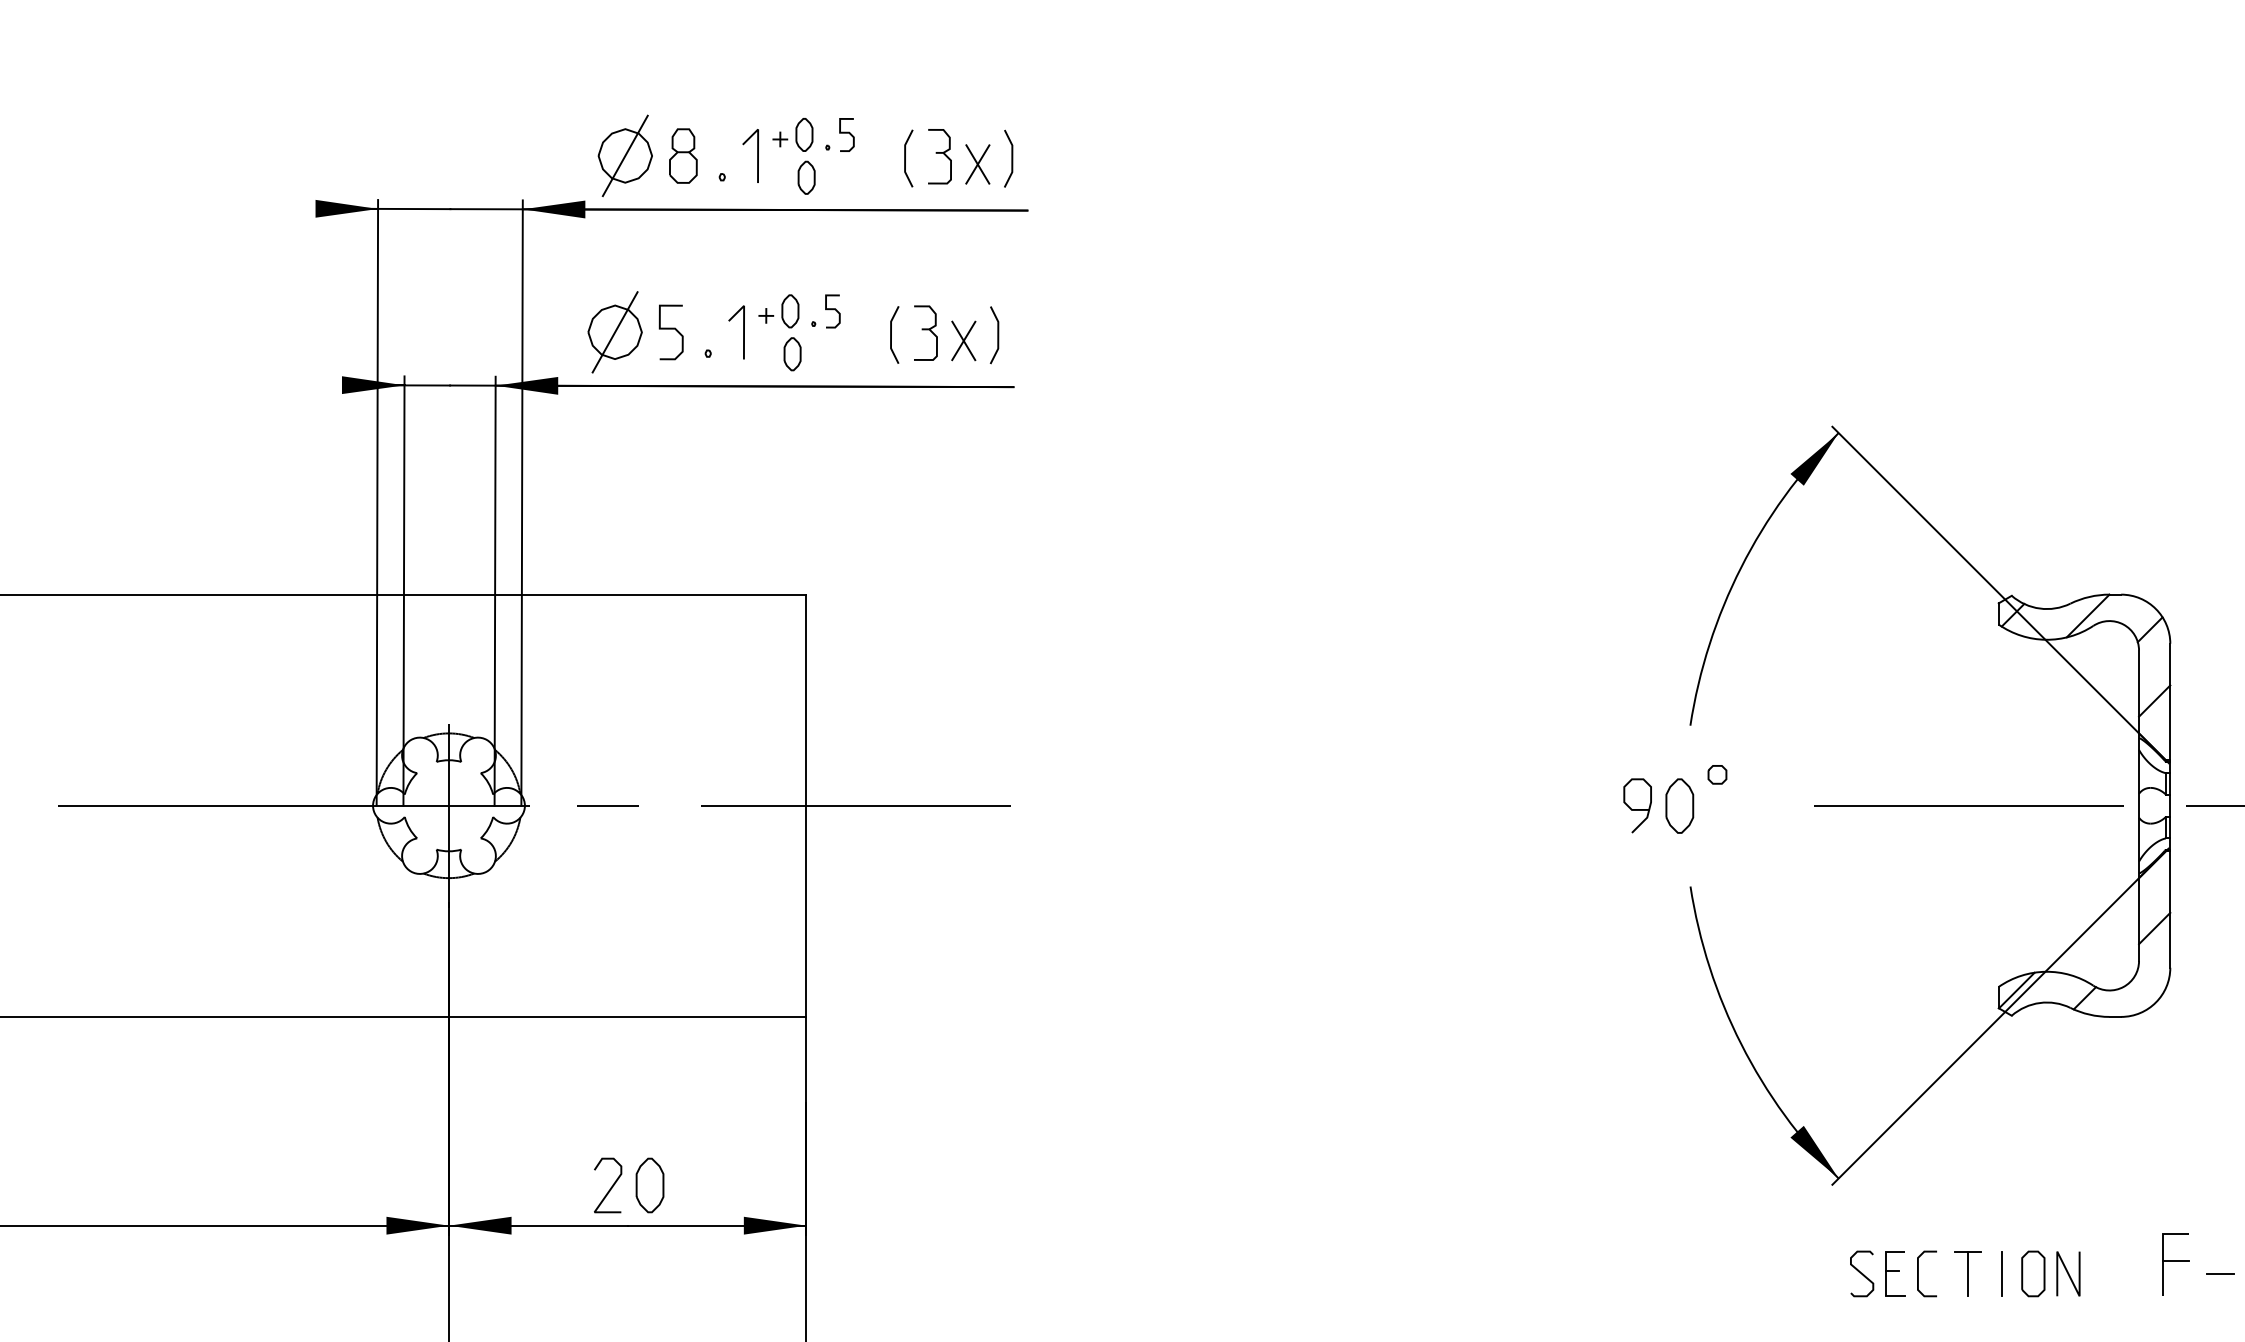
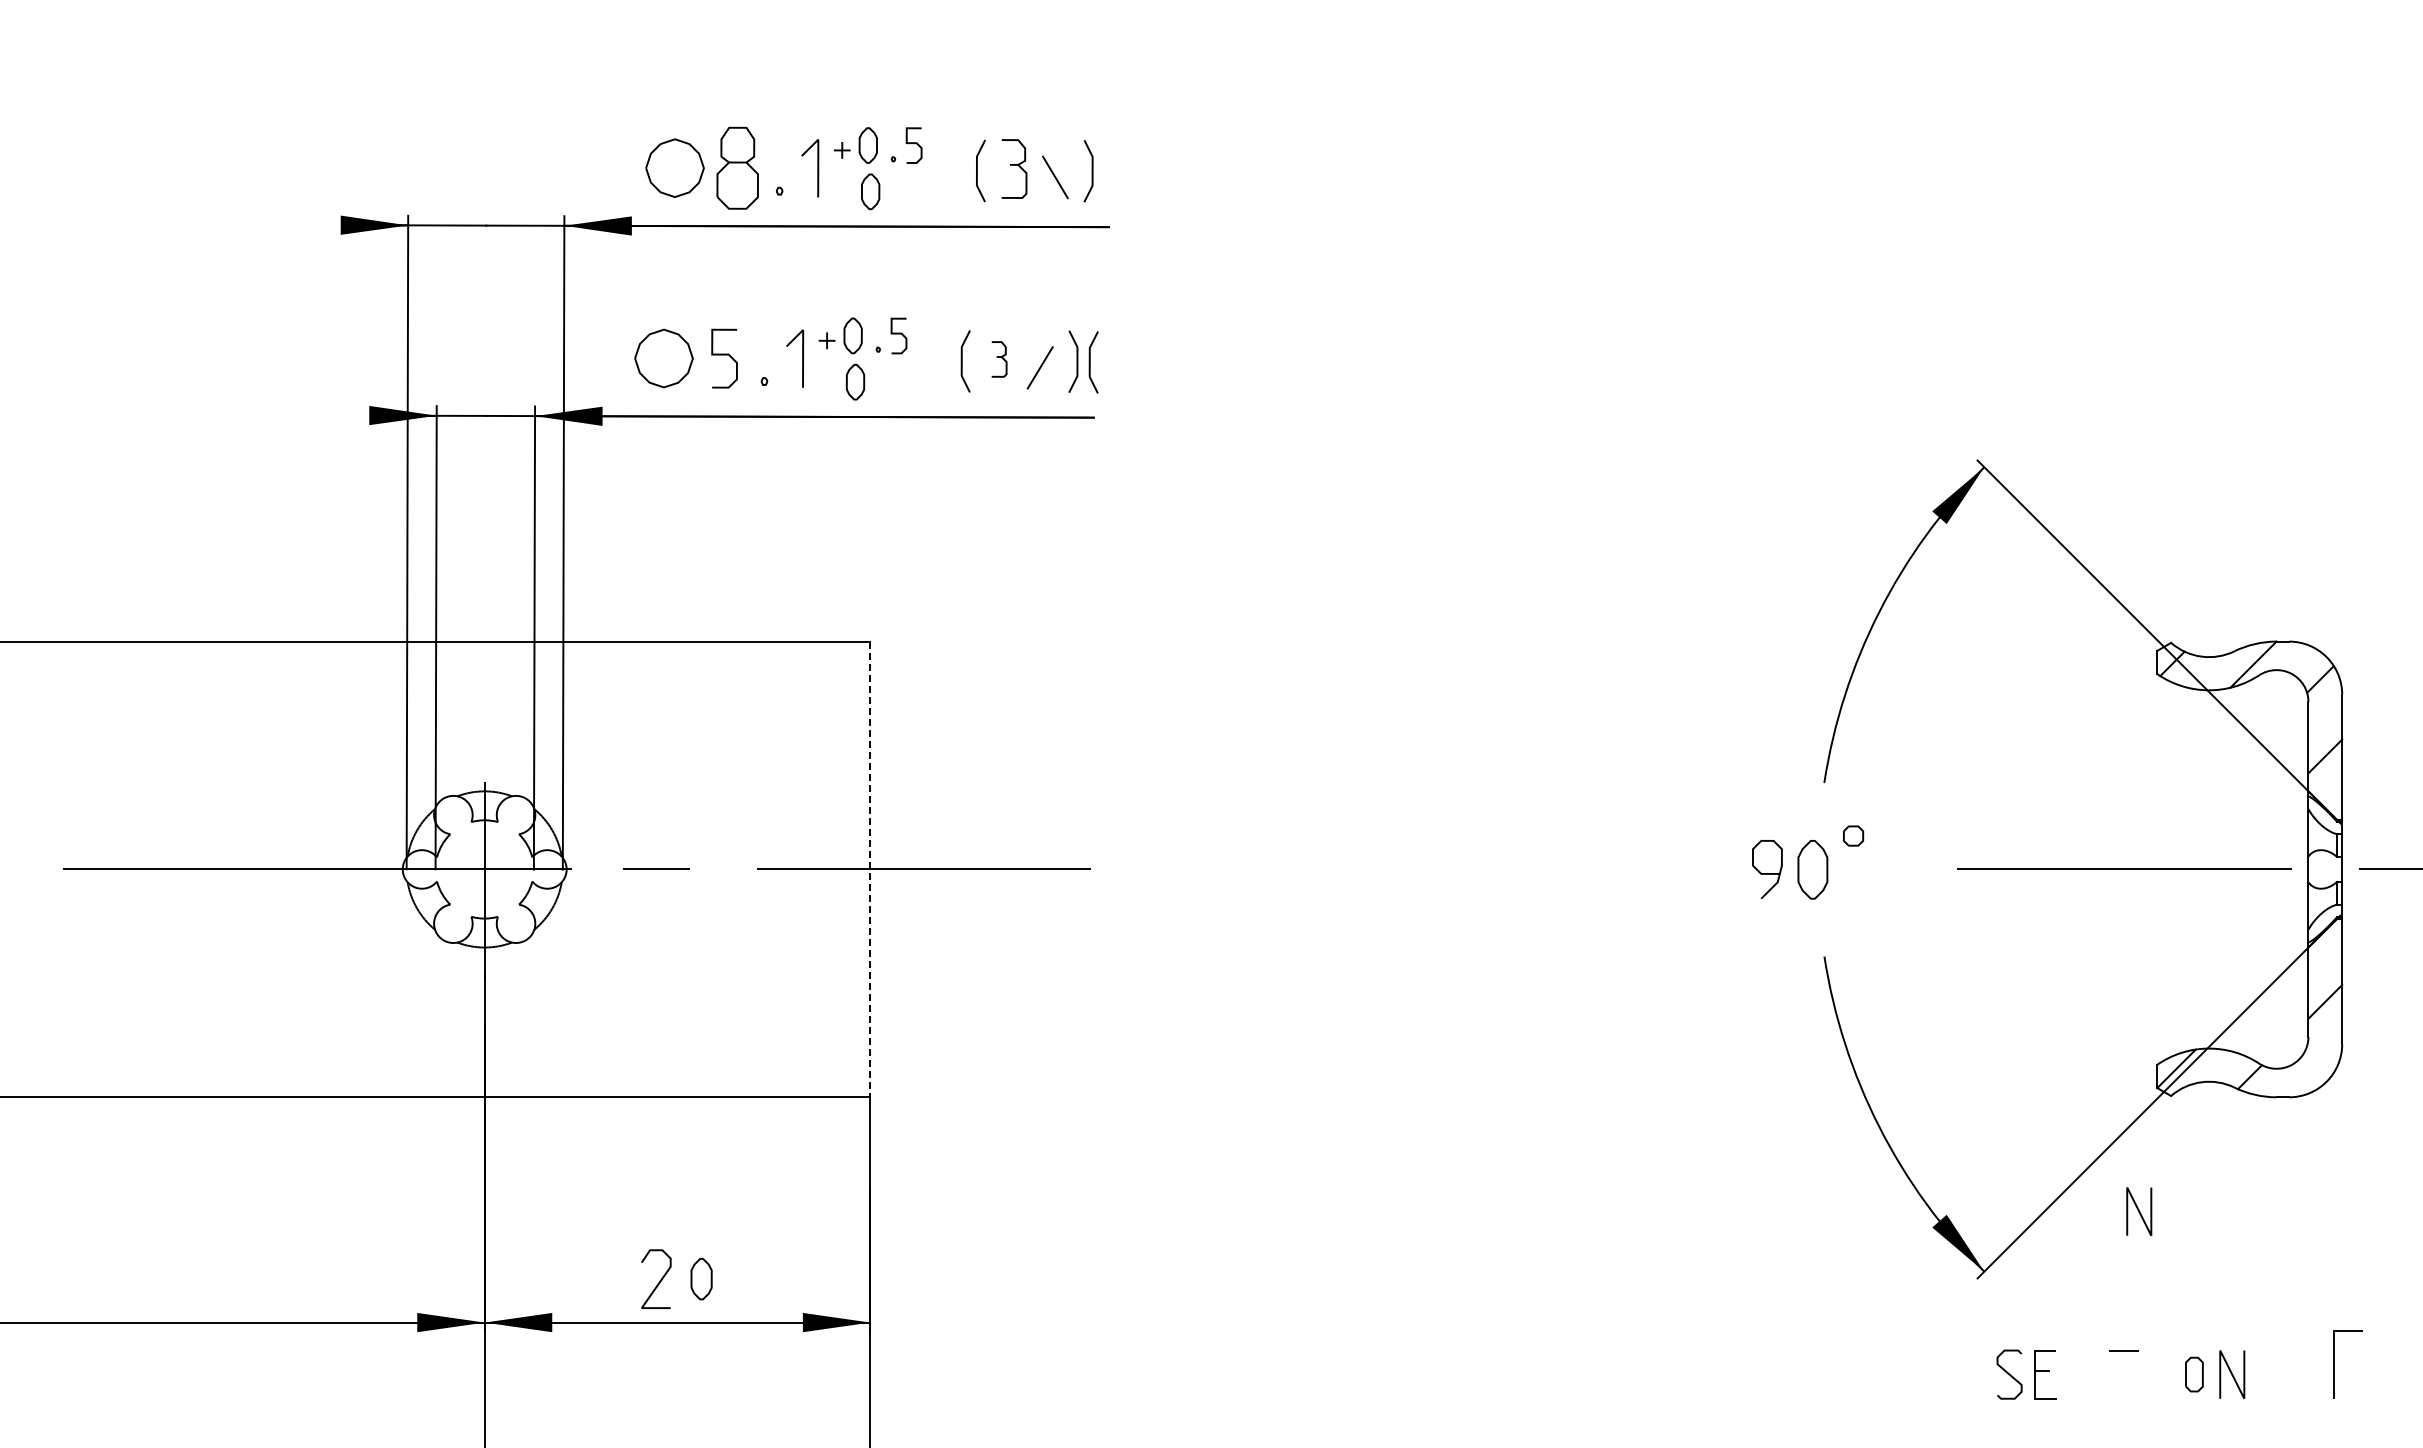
line: (624, 155) -> (674, 167), removed
part: (683, 156) -> (737, 168), size x1.4
line: (977, 164) -> (1054, 177), removed
line: (614, 332) -> (663, 358), removed
part: (926, 333) -> (999, 359), size x0.6
line: (1010, 335) -> (1090, 362), added
line: (963, 340) -> (1039, 367), removed
line: (806, 805) -> (870, 869), solid -> dashed
line: (1982, 1122) -> (2139, 1211), added
part: (649, 1184) -> (701, 1278), size x0.7
line: (2175, 1260) -> (2347, 1360), removed
curve: (1918, 1273) -> (2070, 1374), removed
line: (1967, 1273) -> (2123, 1374), removed
line: (2001, 1273) -> (2160, 1374), removed
part: (2033, 1273) -> (2194, 1374), size x0.7
line: (2220, 1273) -> (2396, 1374), removed

